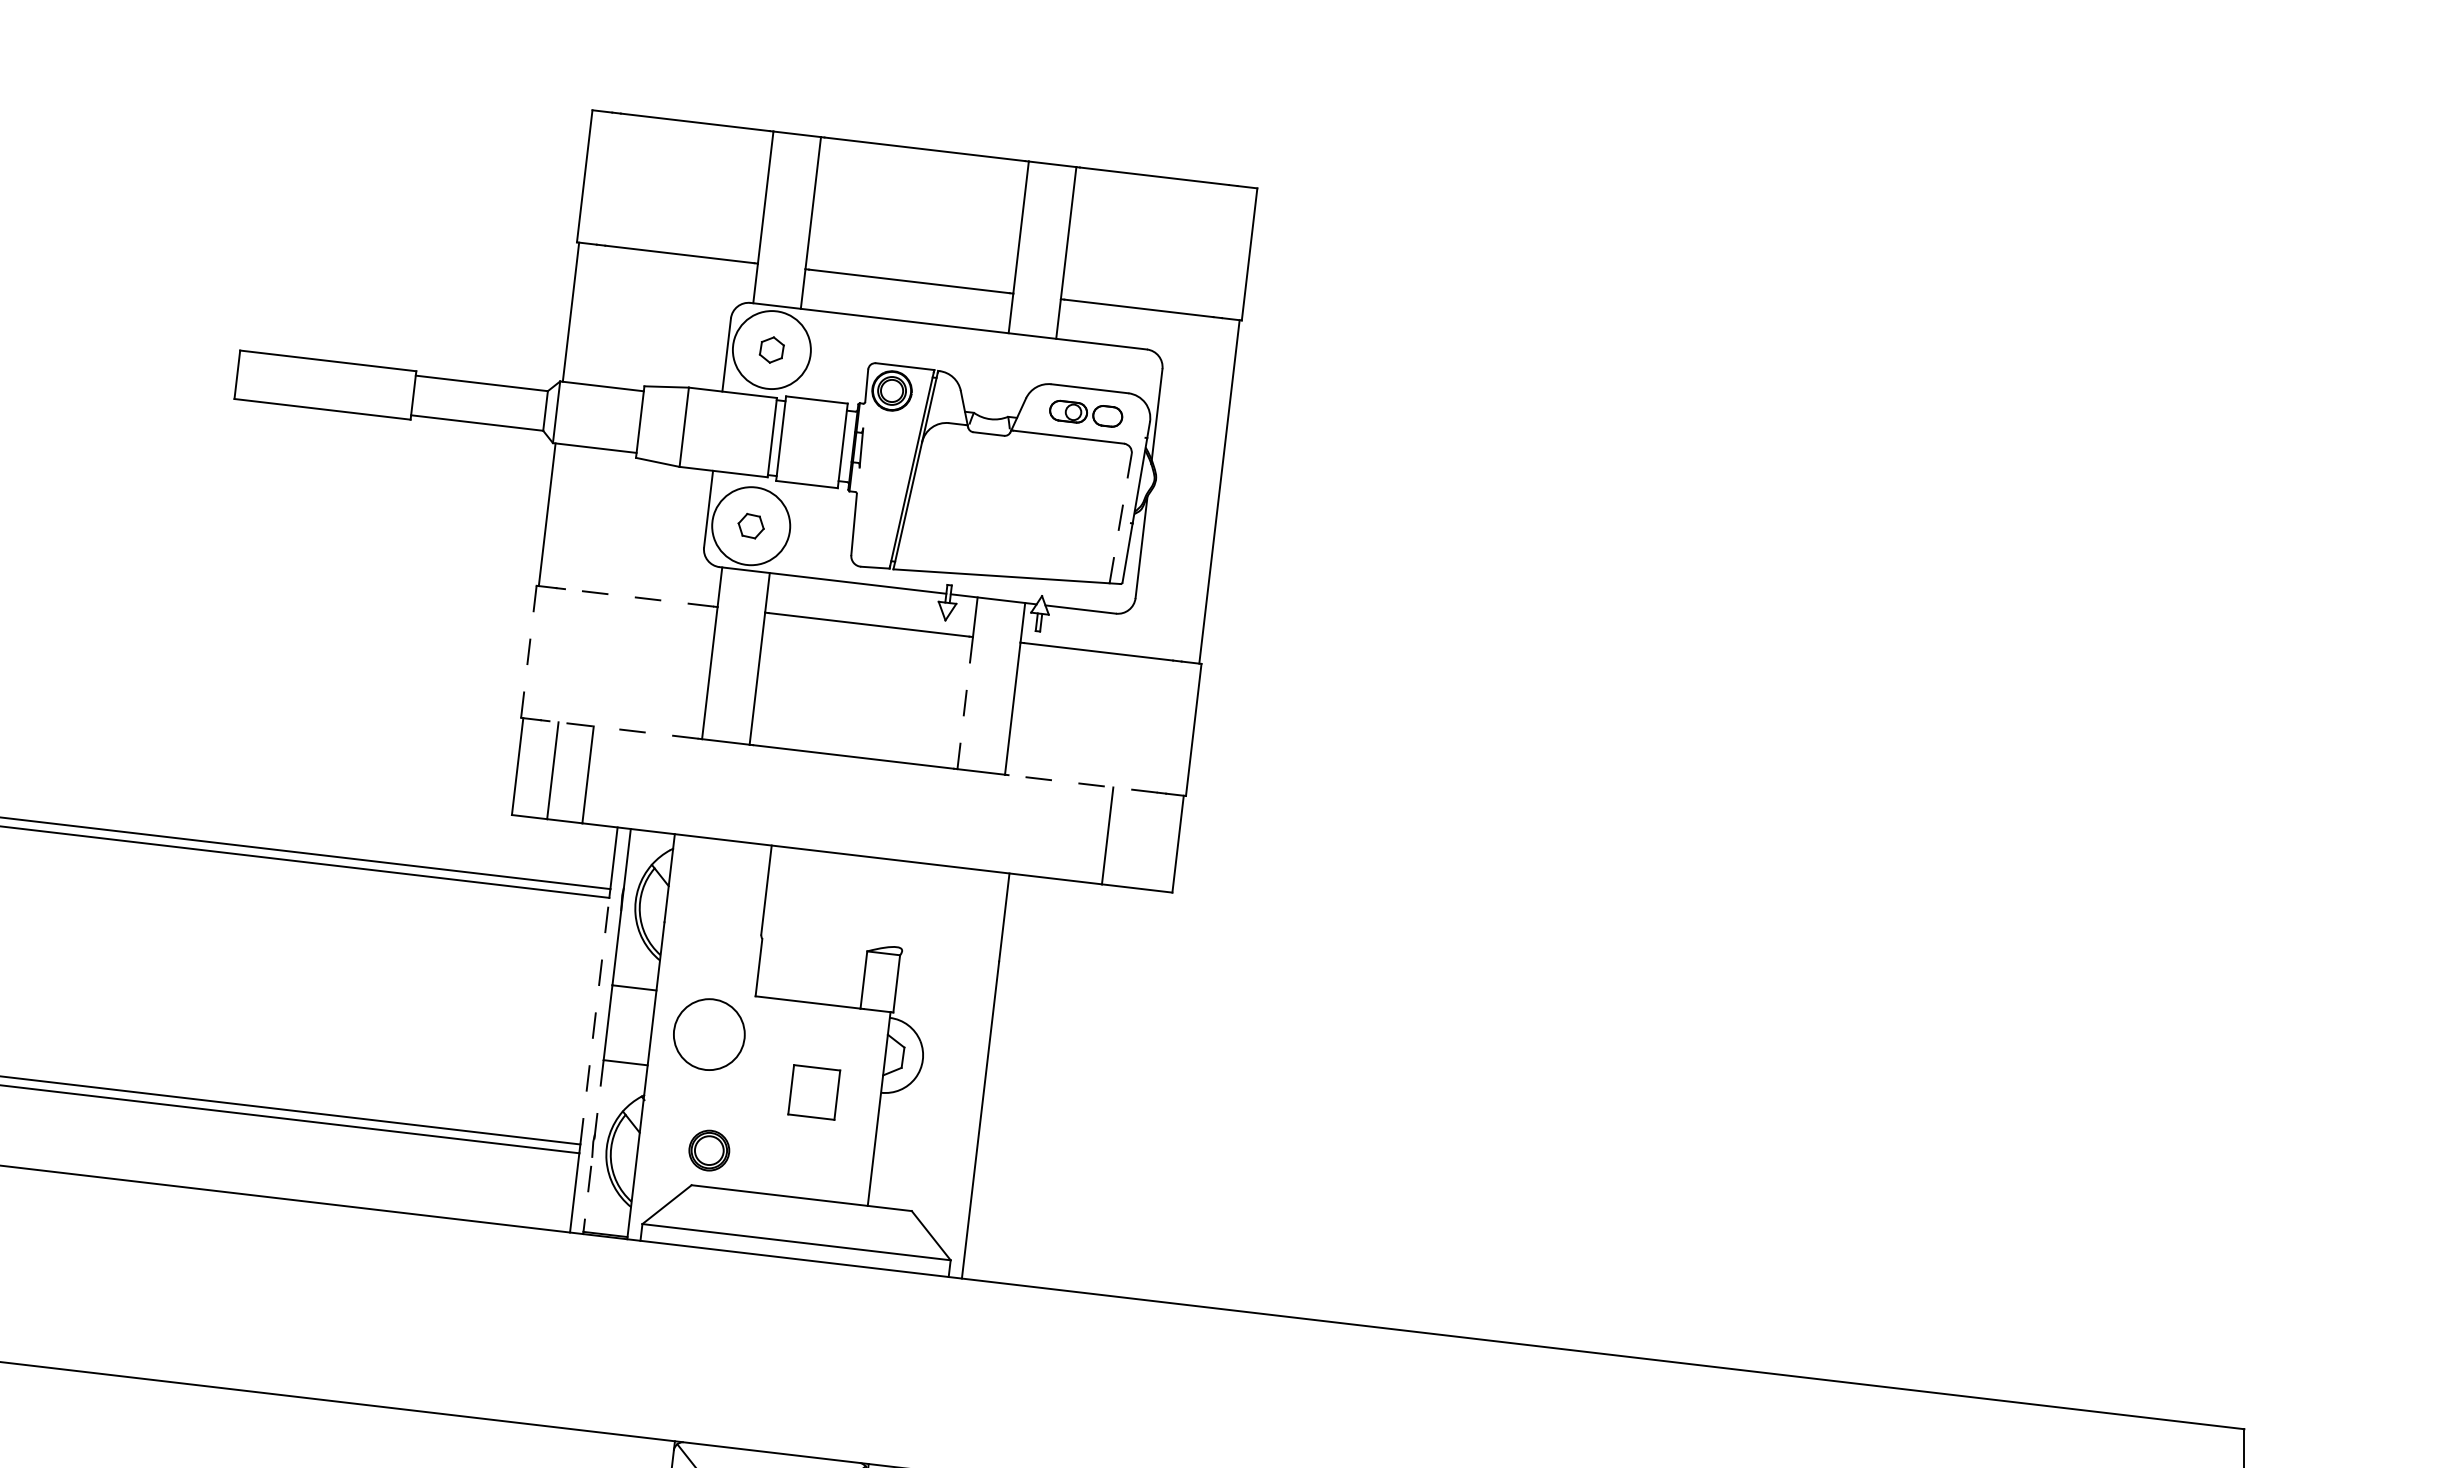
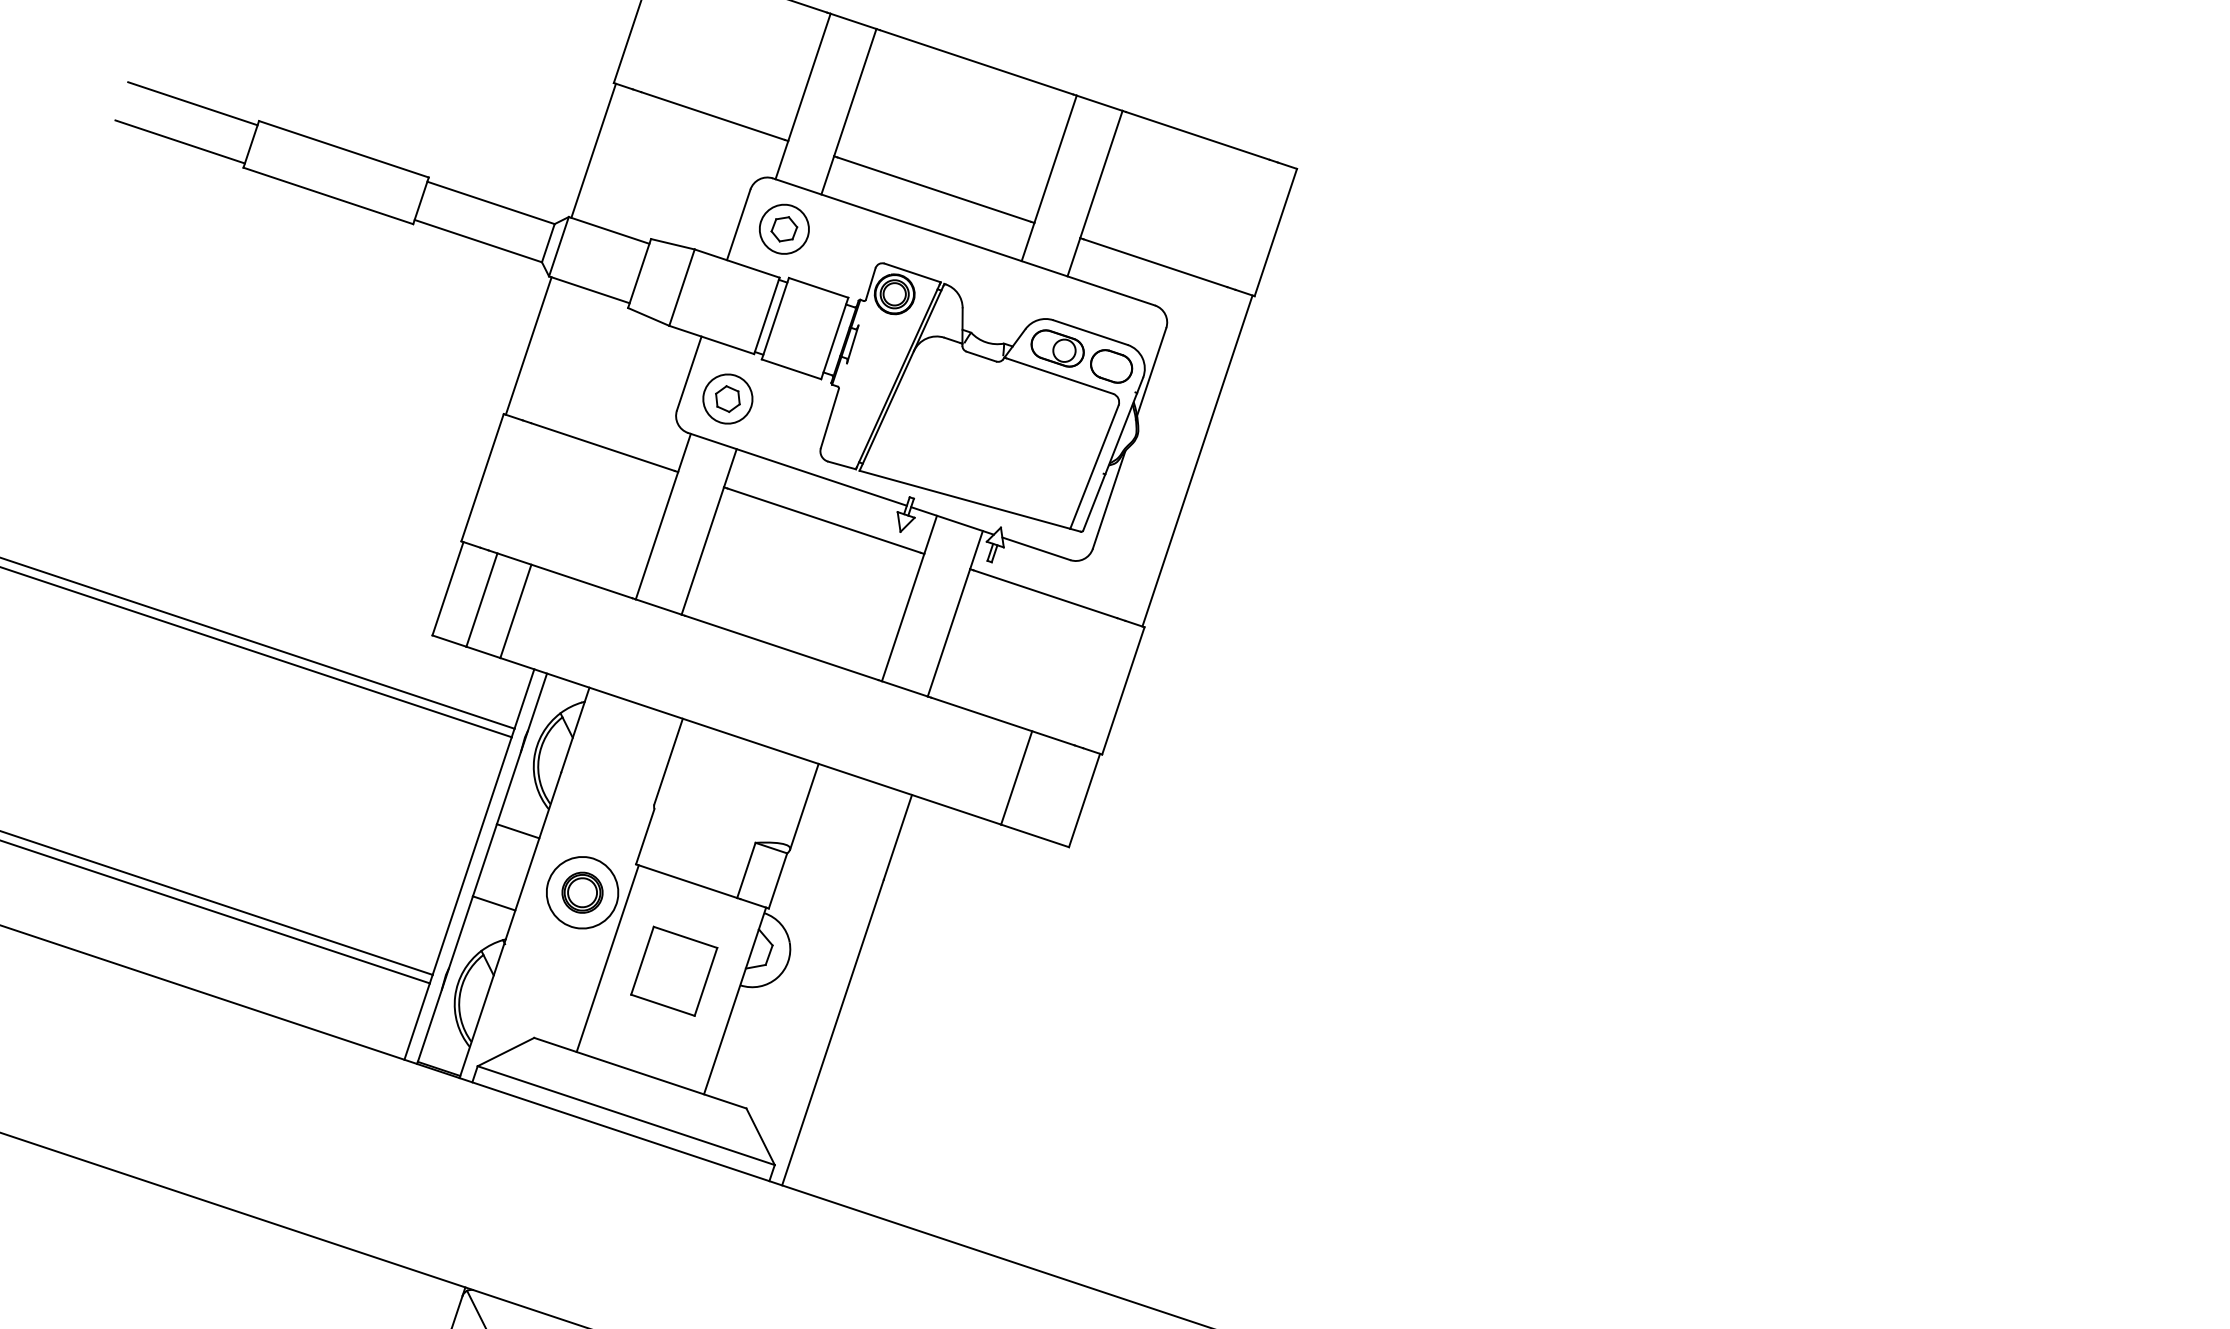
line: (172, 346) -> (193, 103), added
circle: (771, 349) -> (784, 228), size x0.62
line: (167, 386) -> (179, 141), added
part: (1085, 413) -> (1081, 356), size x1.43
line: (1120, 518) -> (1094, 467), dashed -> solid
circle: (750, 525) -> (727, 398), size x0.62
line: (639, 597) -> (602, 446), dashed -> solid
line: (528, 651) -> (482, 477), dashed -> solid
line: (965, 703) -> (903, 618), dashed -> solid
line: (623, 729) -> (560, 573), dashed -> solid
line: (1082, 783) -> (1002, 721), dashed -> solid
line: (907, 906) -> (804, 806), added
line: (594, 1020) -> (471, 855), dashed -> solid
part: (814, 1092) -> (674, 971), size x1.43
line: (746, 1093) -> (607, 958), added
line: (593, 1146) -> (445, 979), dashed -> solid
part: (709, 1150) -> (582, 892), moved

